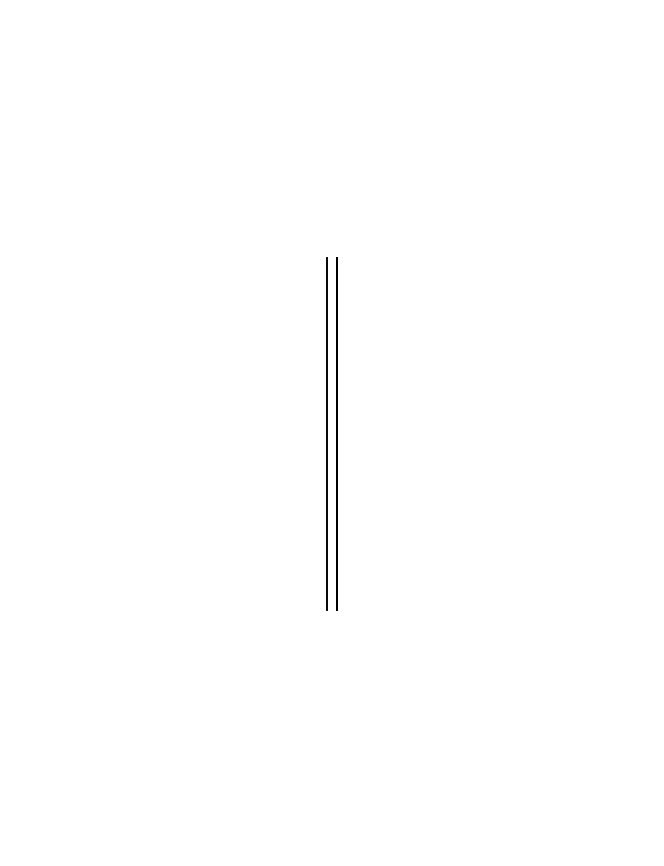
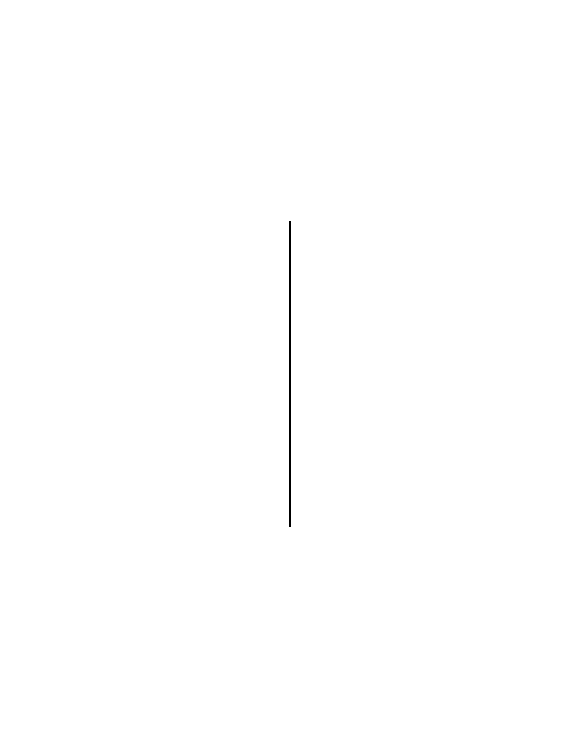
line: (326, 434) -> (281, 374), removed

